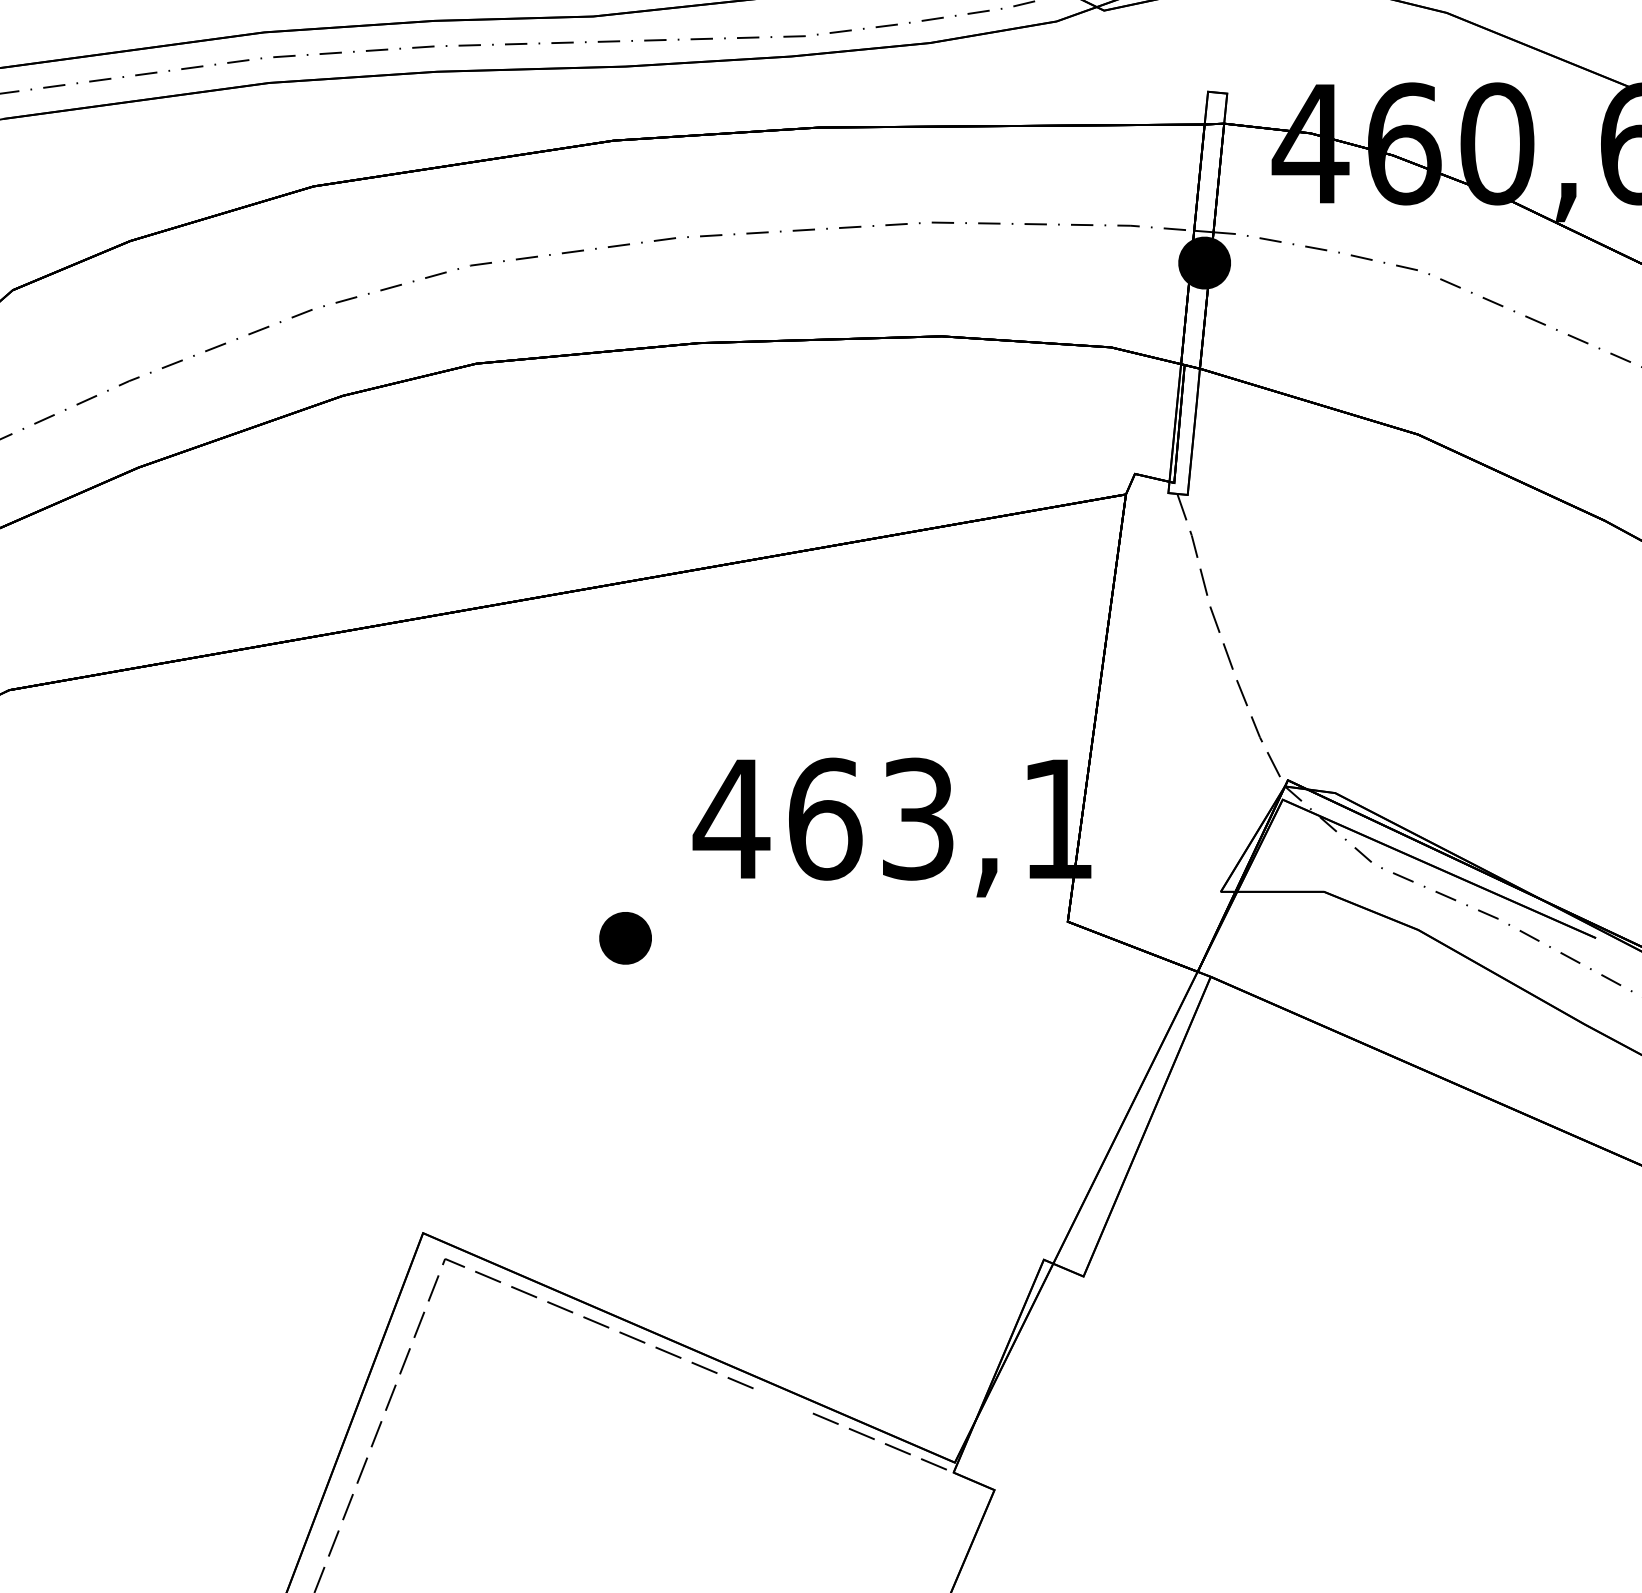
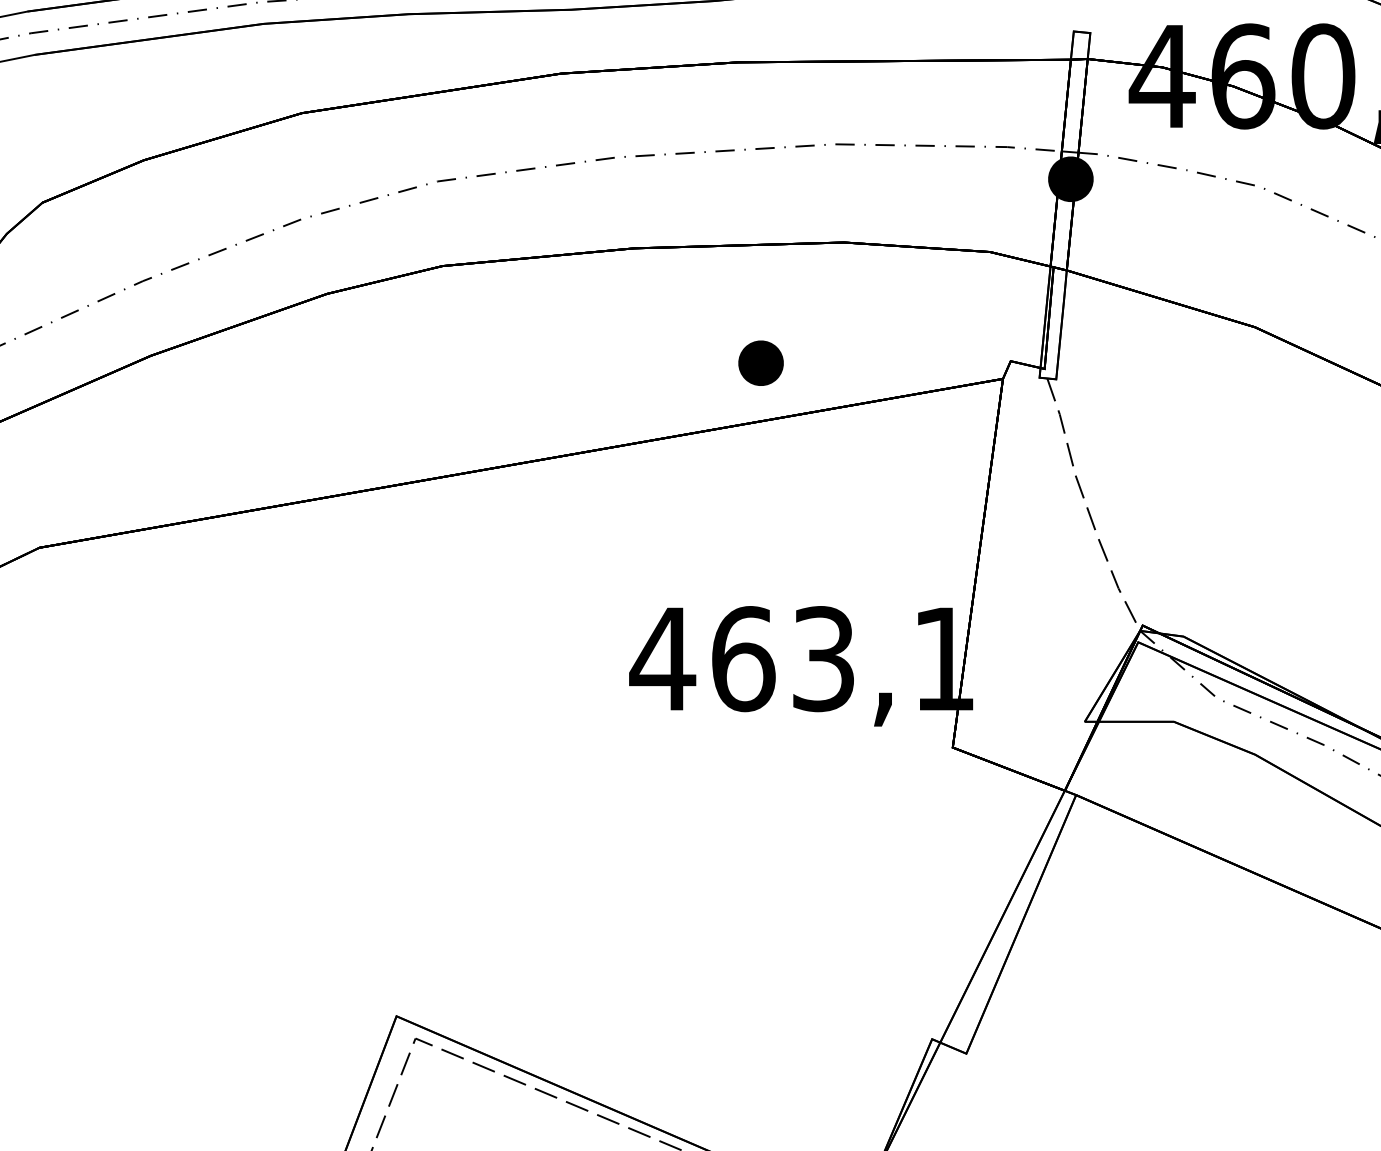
part: (625, 938) -> (760, 363), moved

